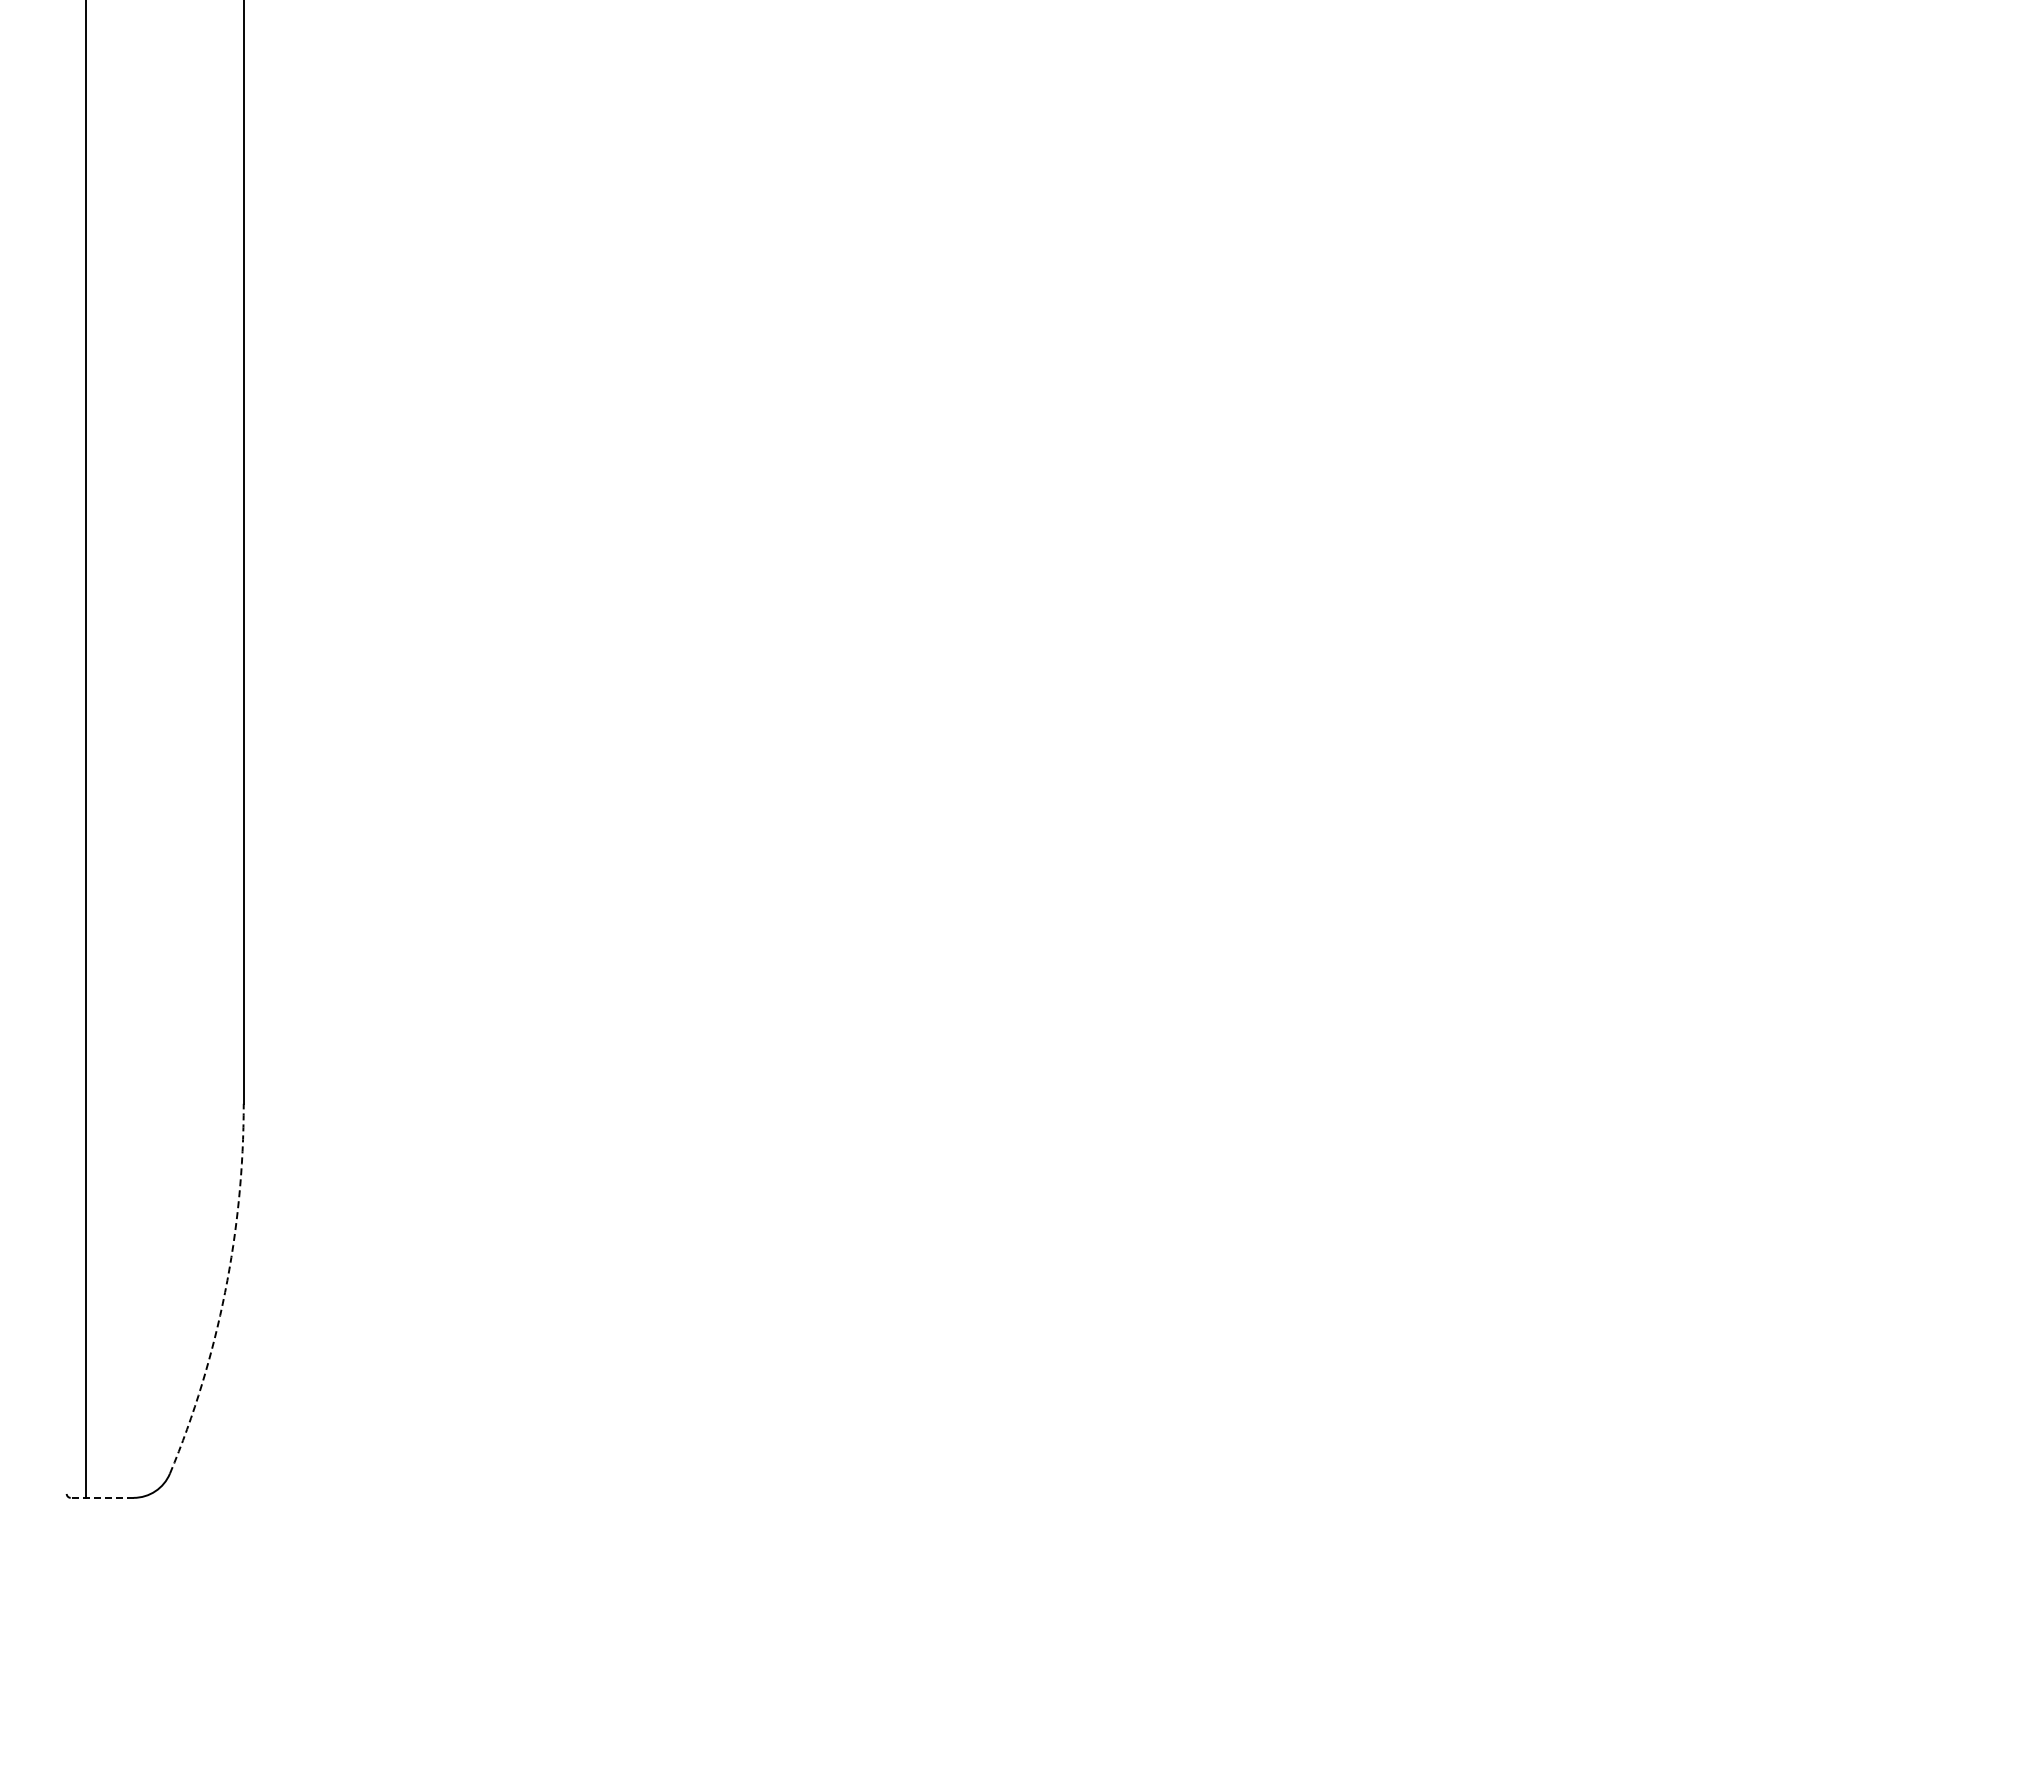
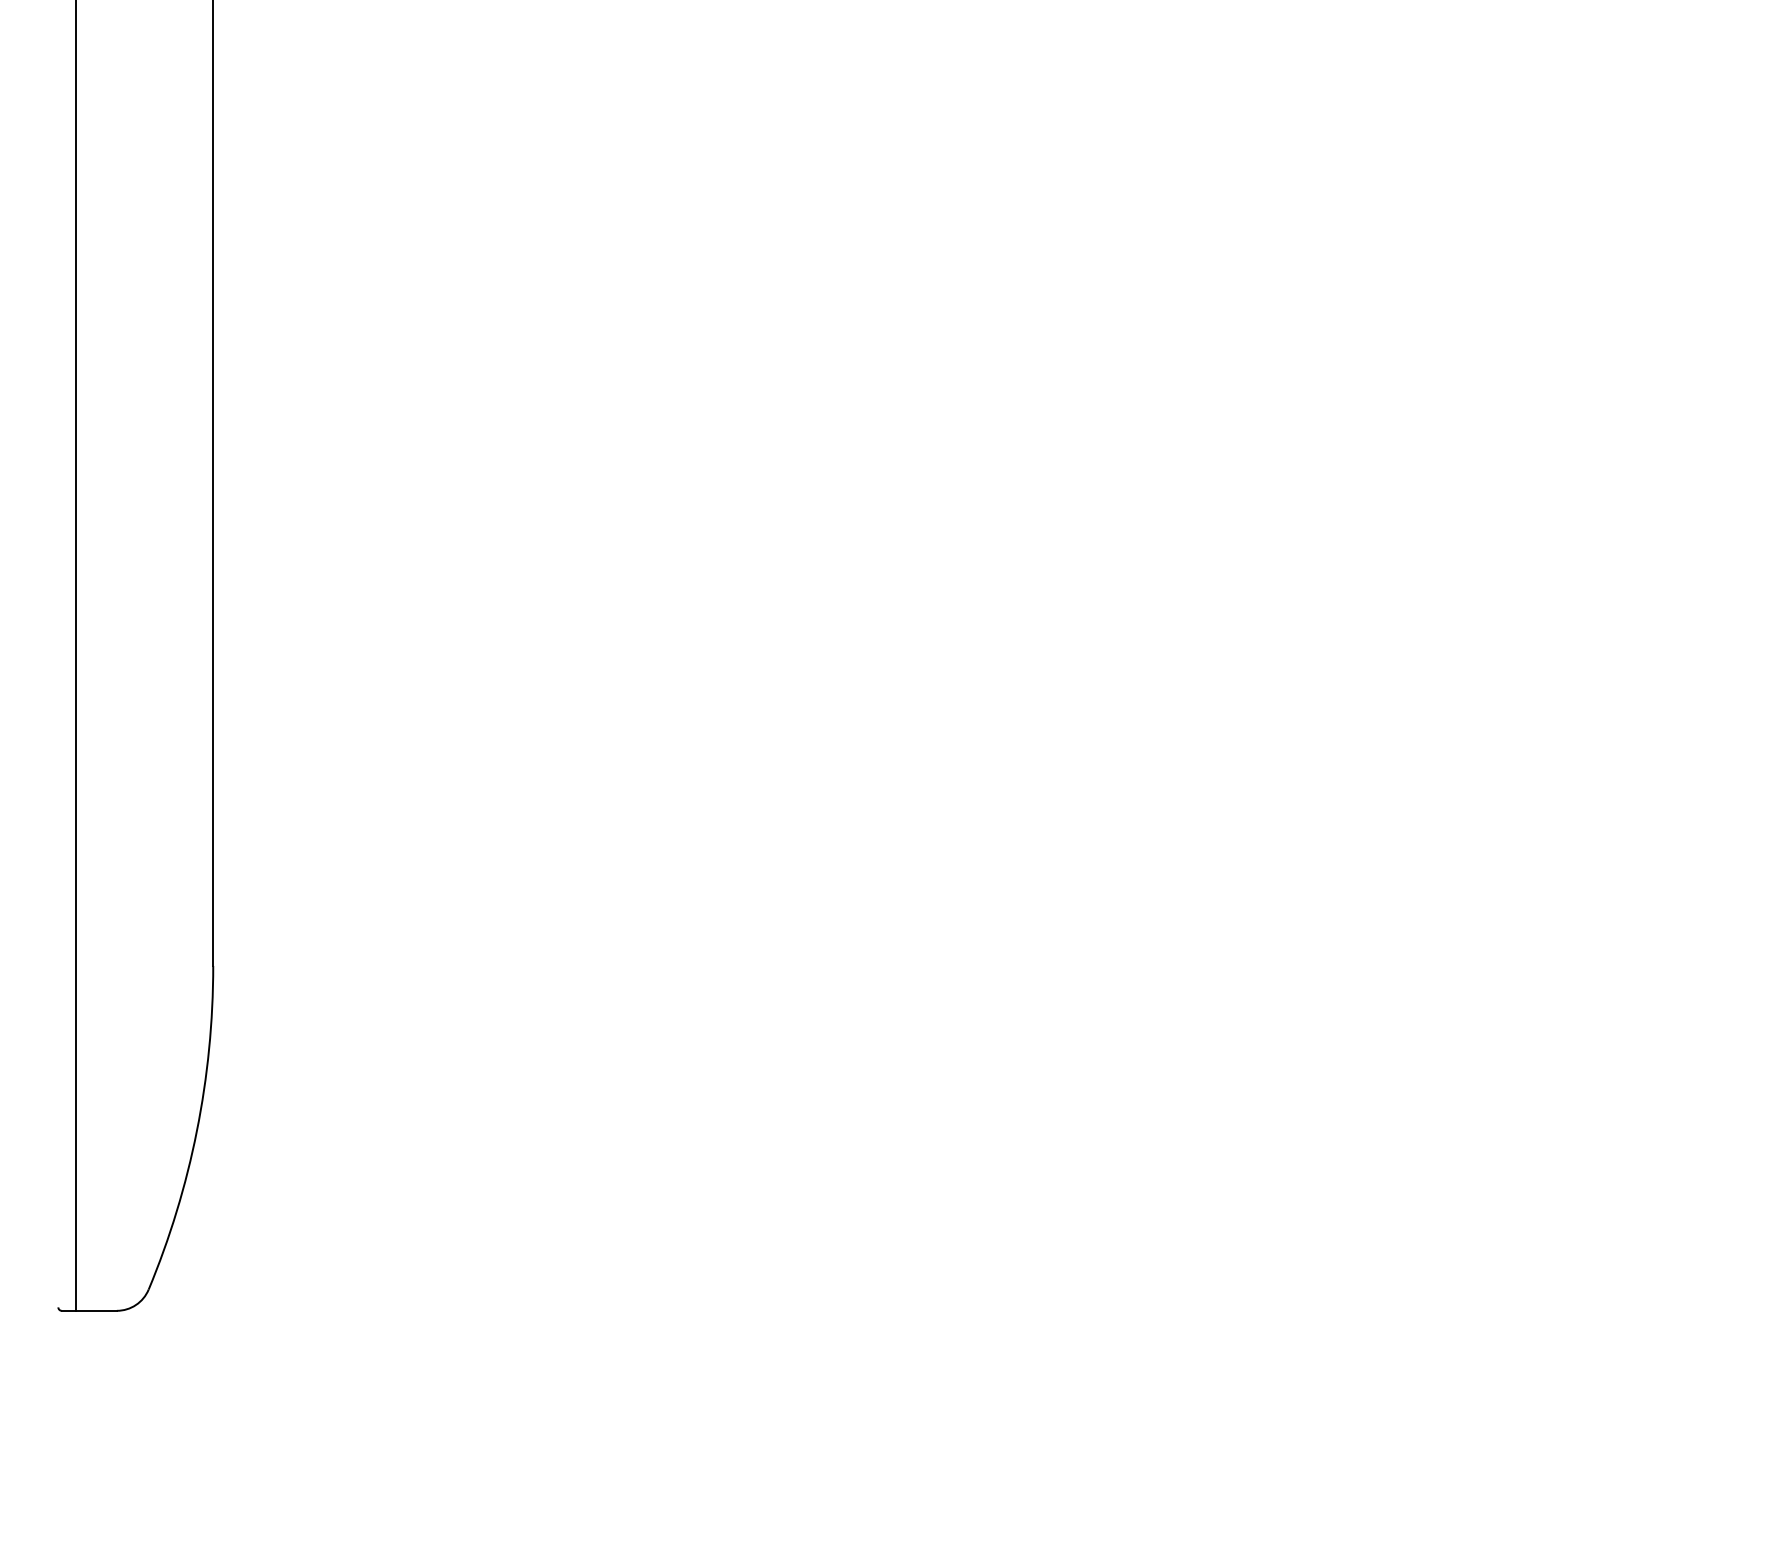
arc: (225, 1292) -> (197, 1131), dashed -> solid
line: (101, 1497) -> (88, 1310), dashed -> solid

